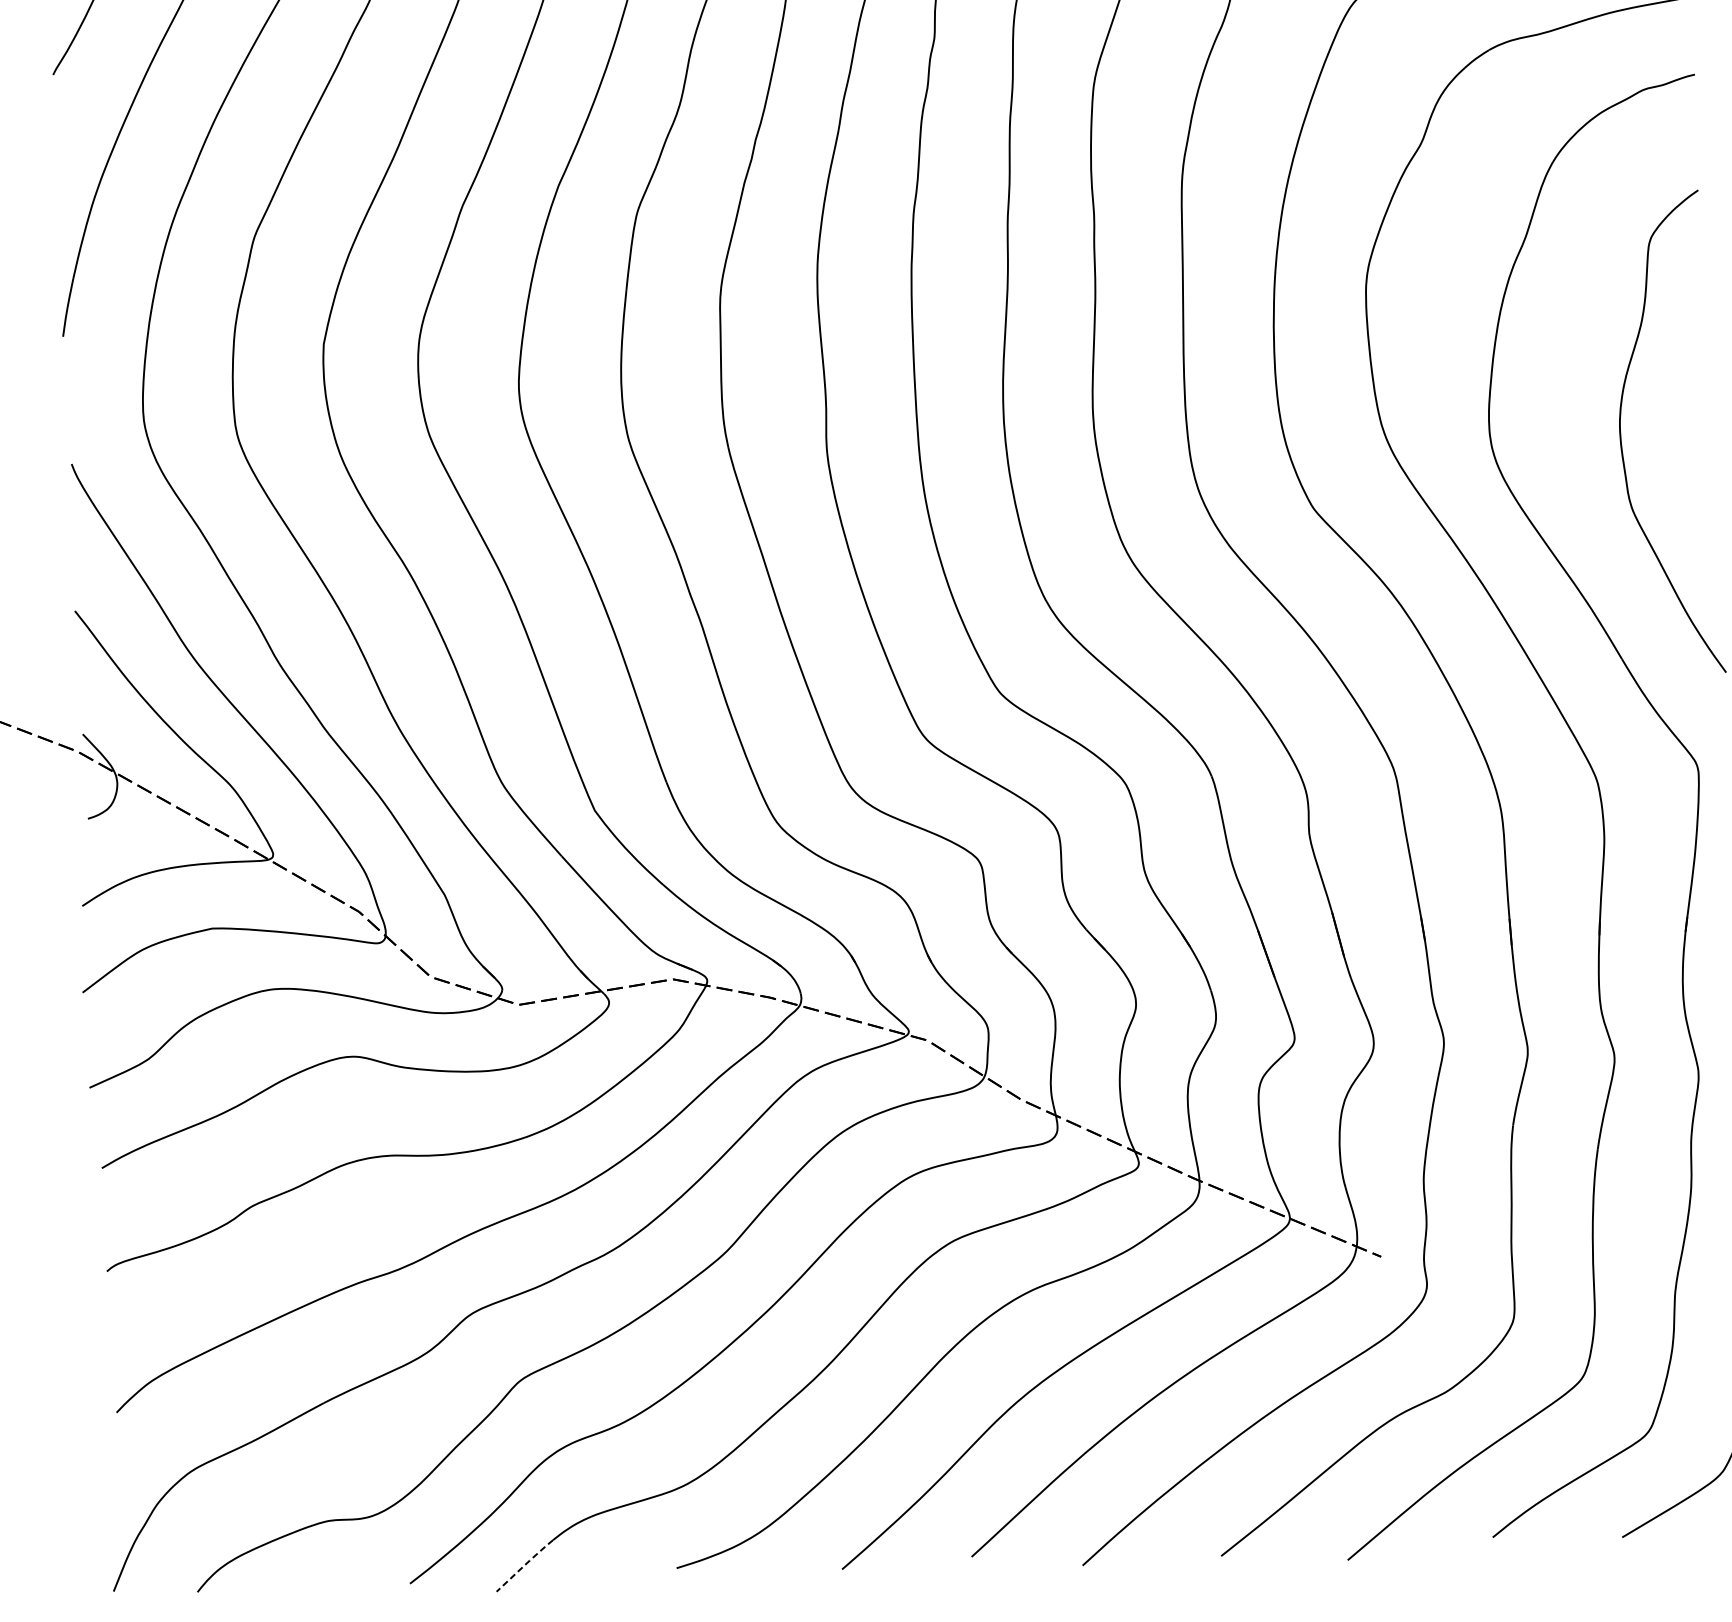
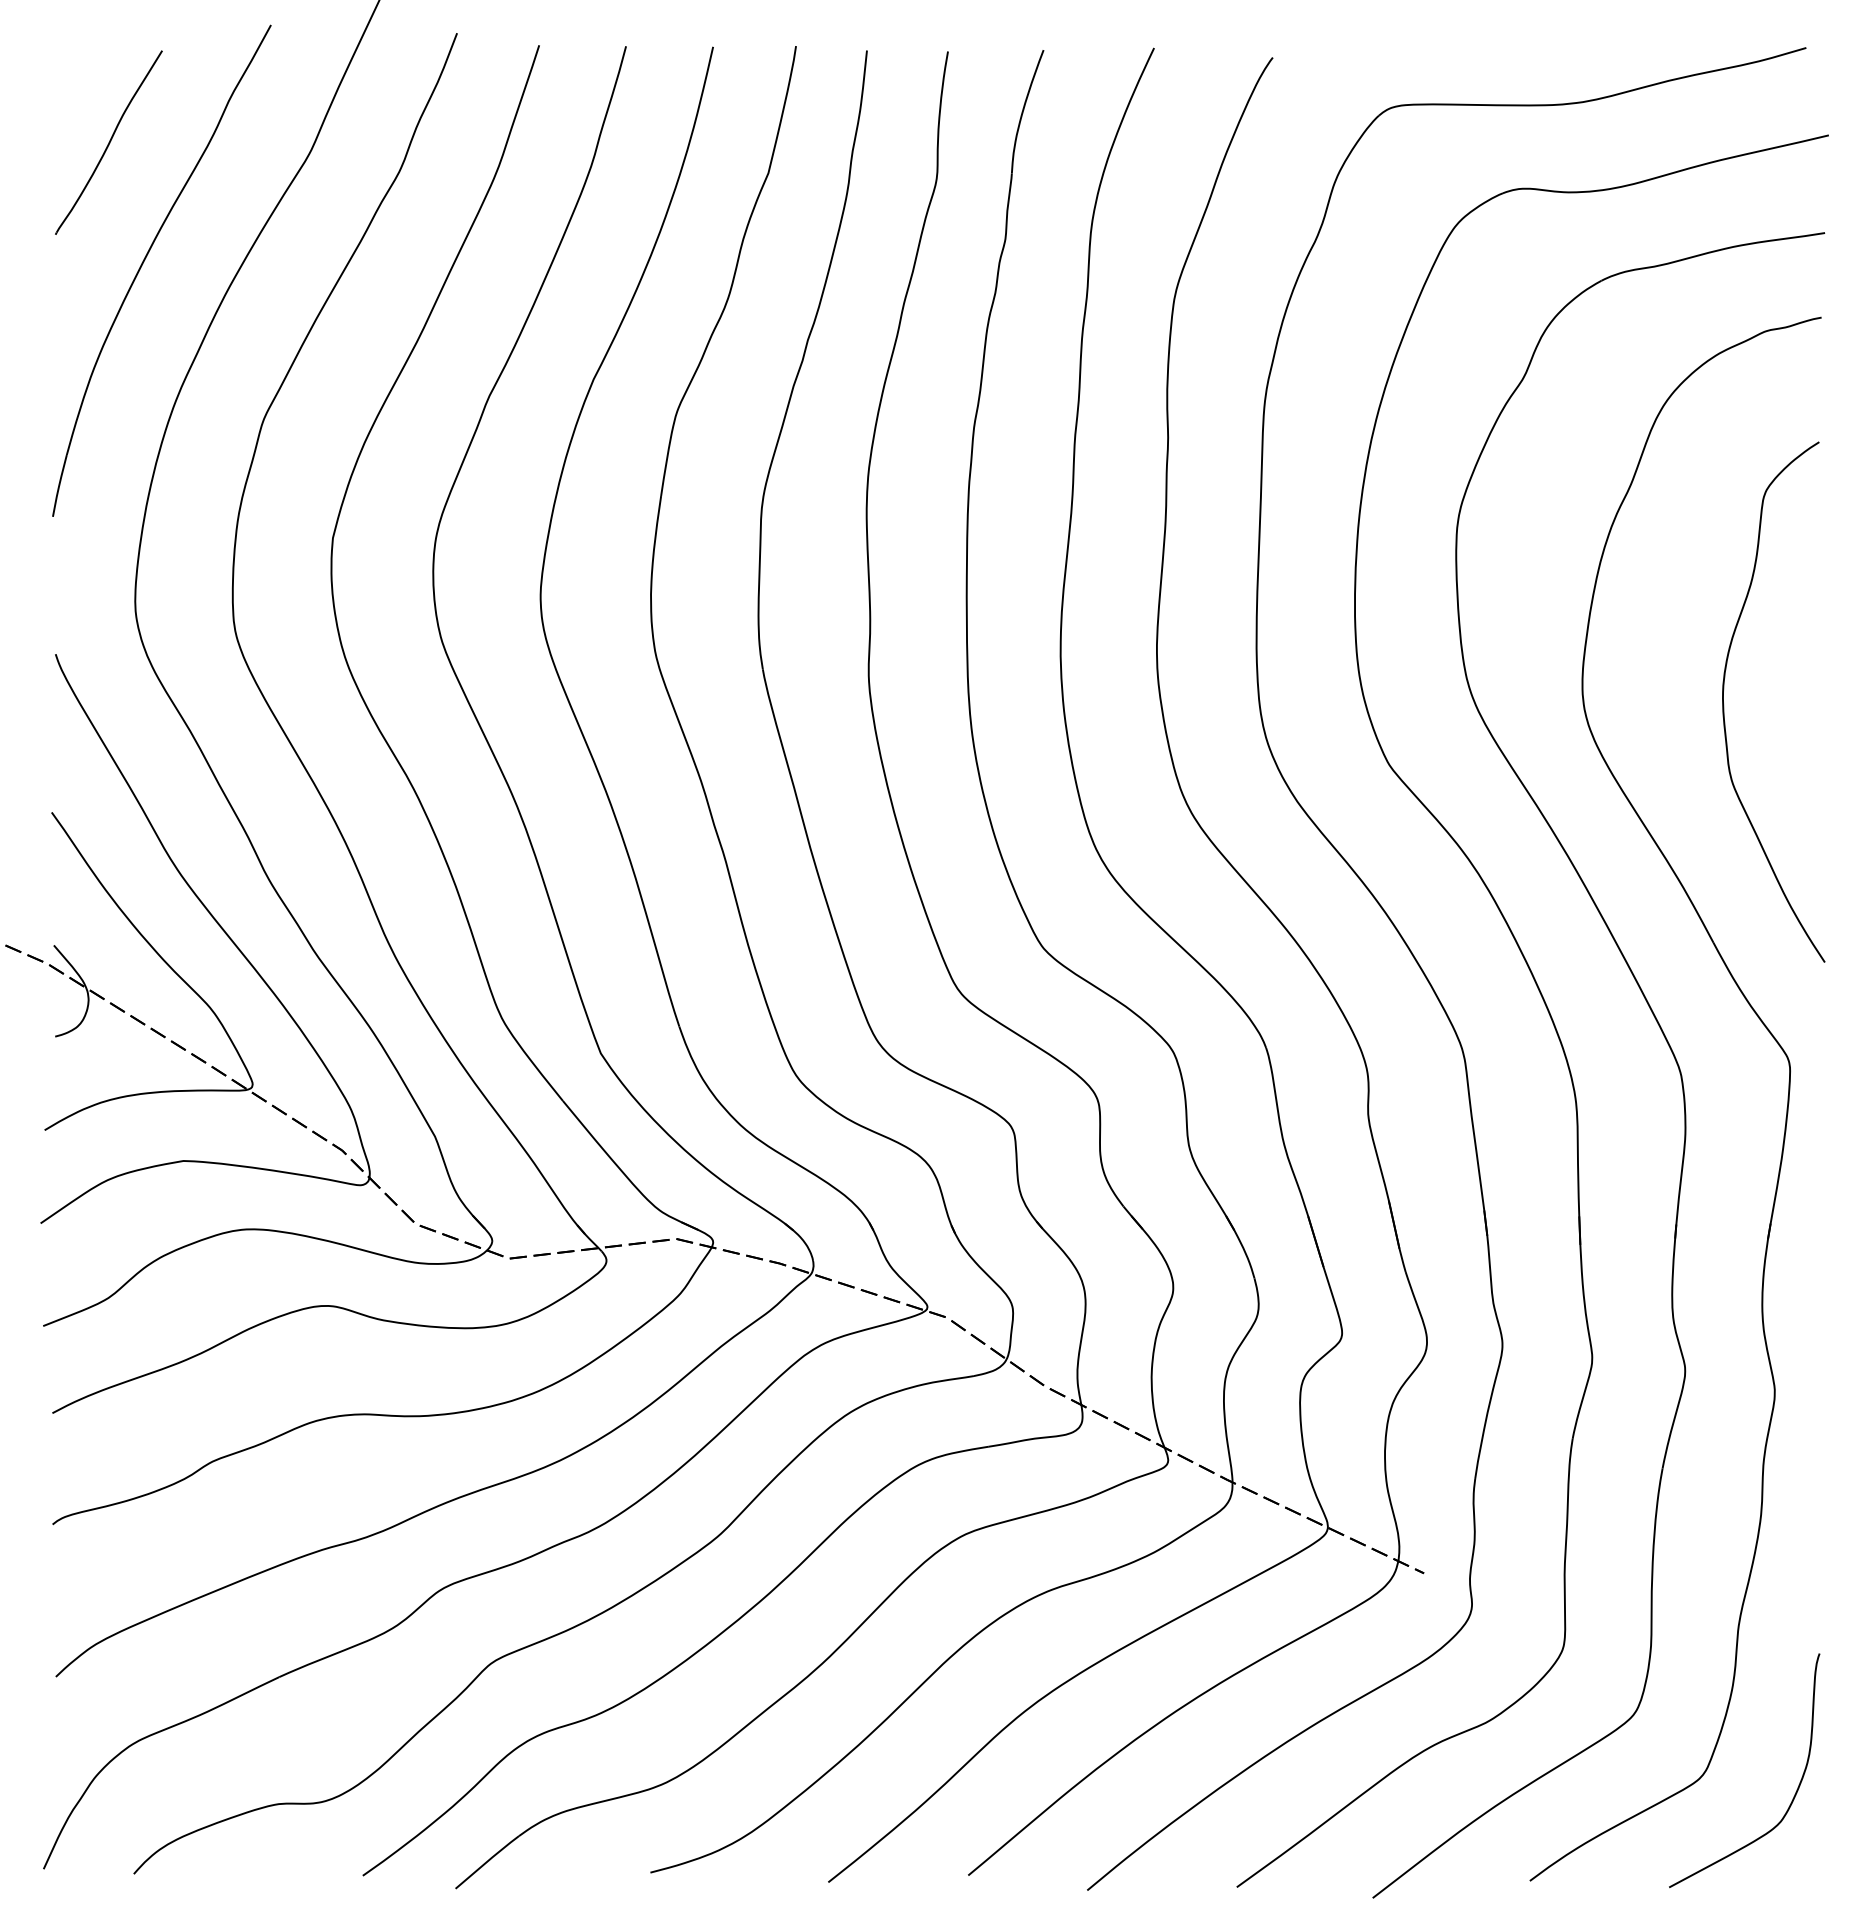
line: (525, 1564) -> (488, 1861), dashed -> solid

